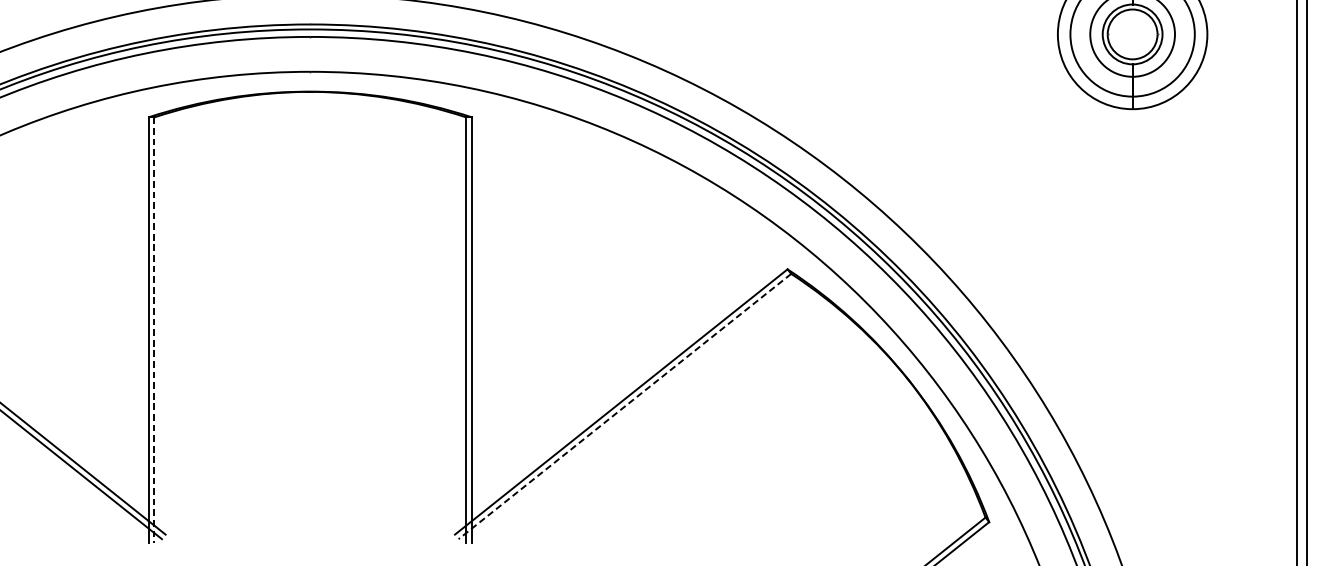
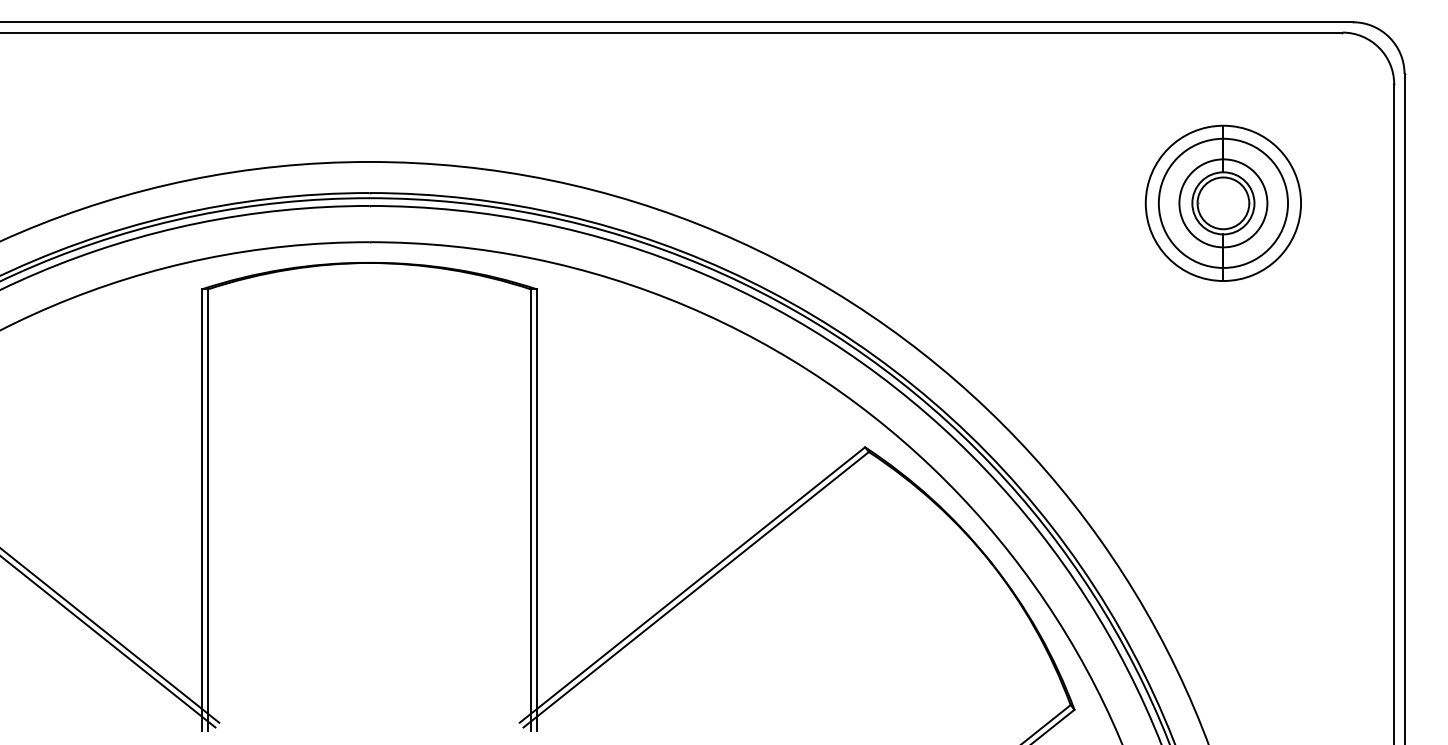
line: (154, 330) -> (207, 510), dashed -> solid
line: (625, 406) -> (696, 589), dashed -> solid

